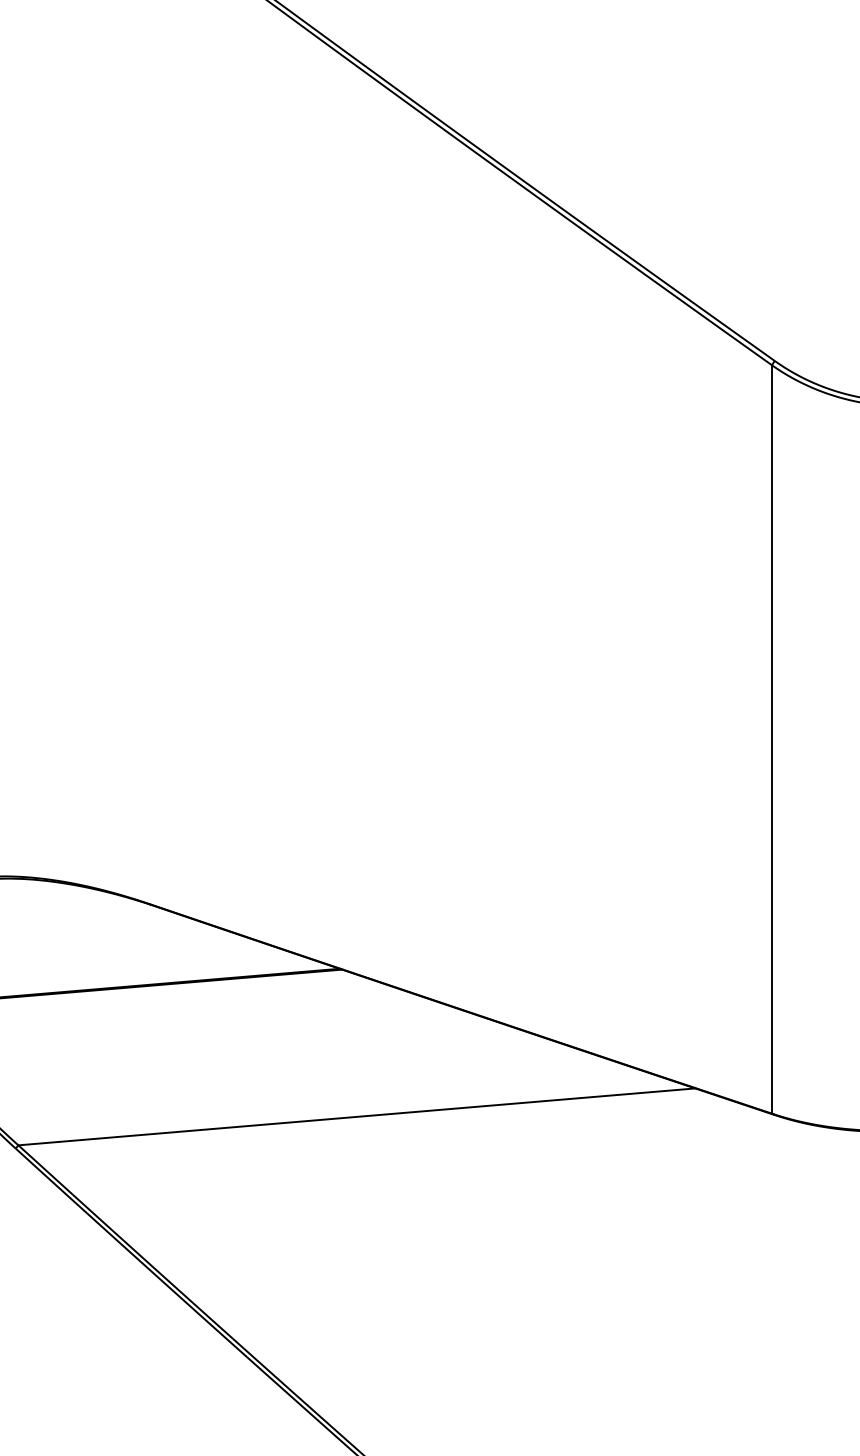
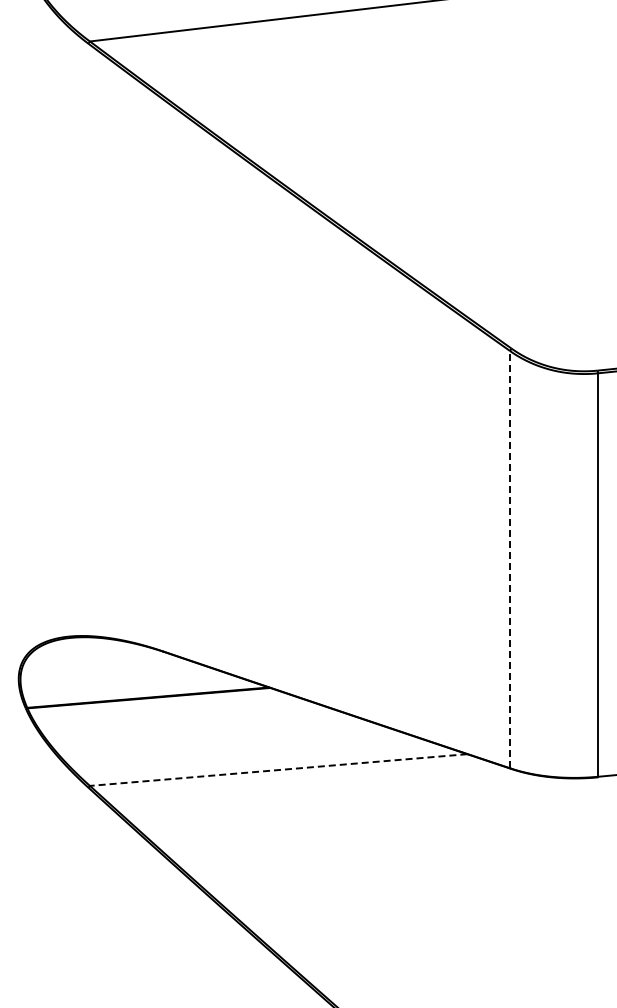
line: (772, 739) -> (510, 559), solid -> dashed
line: (356, 1117) -> (278, 770), solid -> dashed

